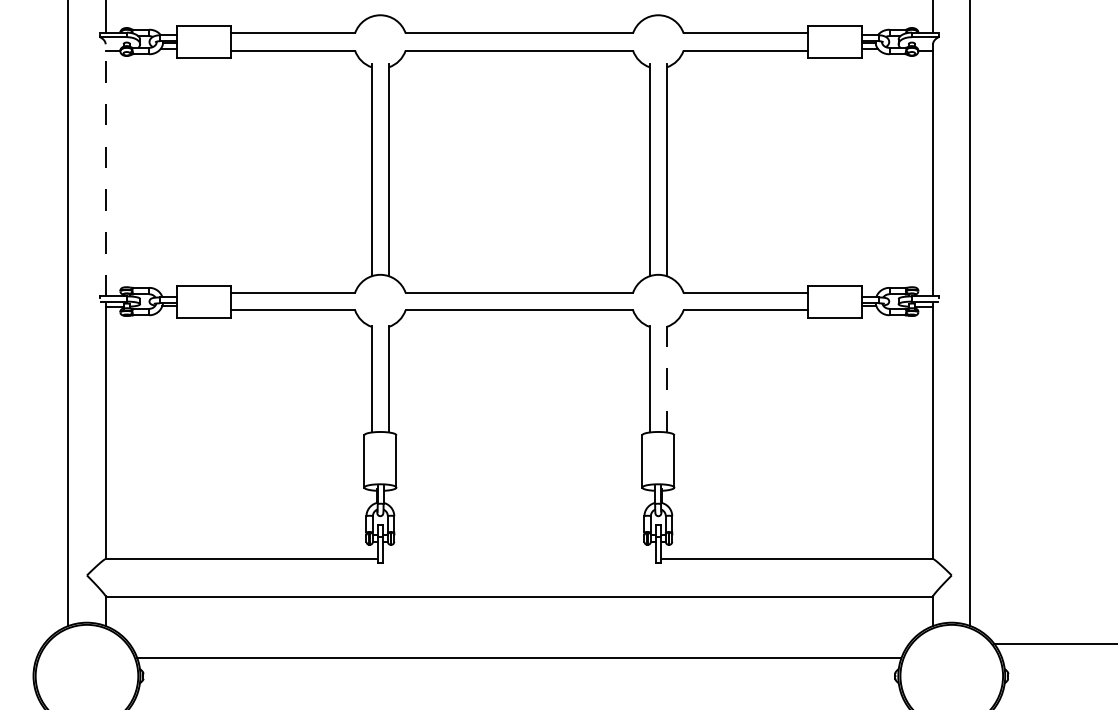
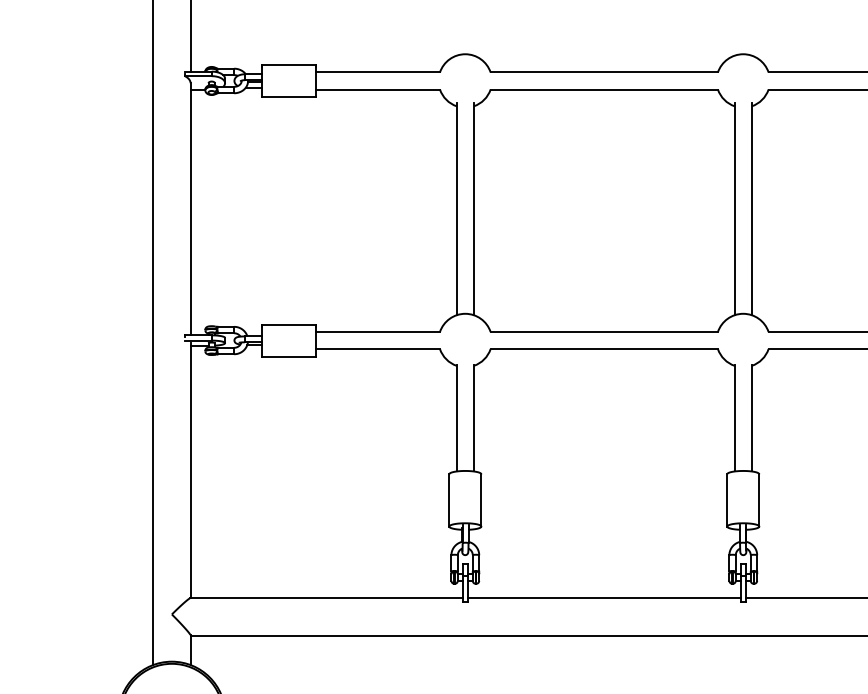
line: (105, 169) -> (190, 208), dashed -> solid
line: (666, 378) -> (751, 417), dashed -> solid
line: (519, 559) -> (604, 598), added

